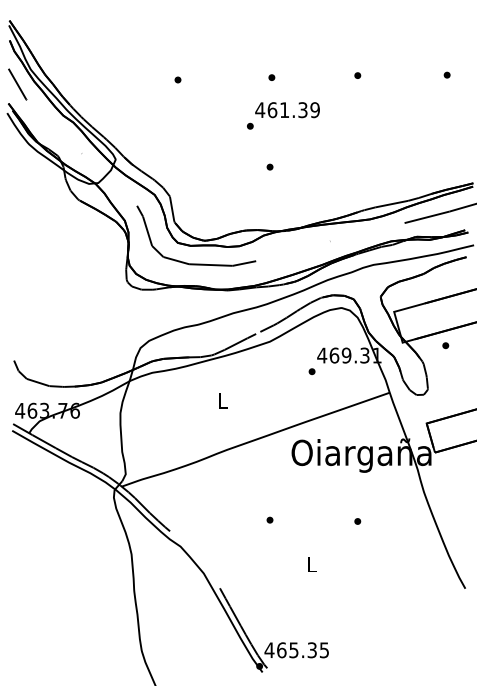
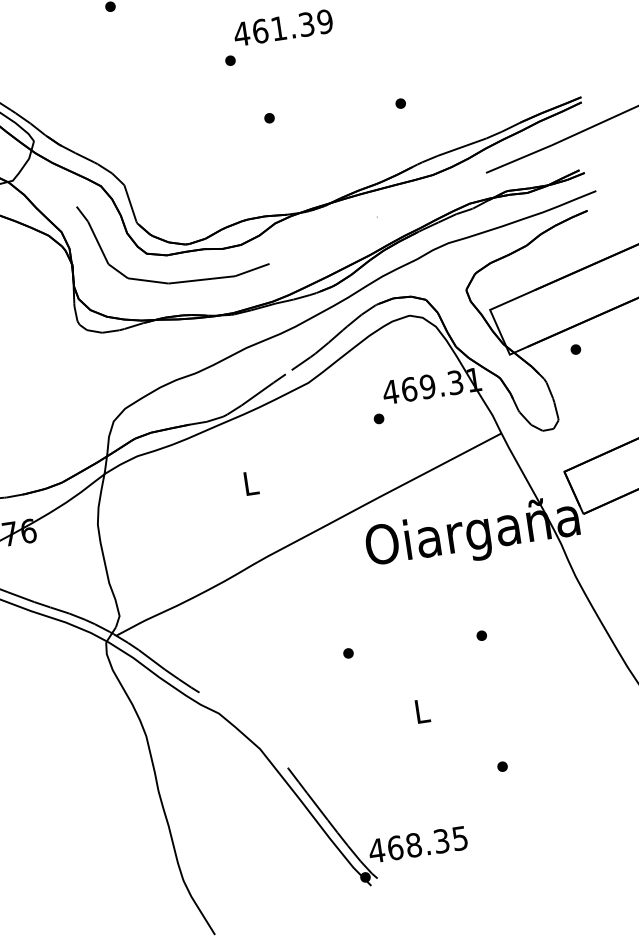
part: (355, 169) -> (399, 102), added
part: (358, 607) -> (502, 765), added
text: (293, 650) -> (413, 845), 465.35 -> 468.35

